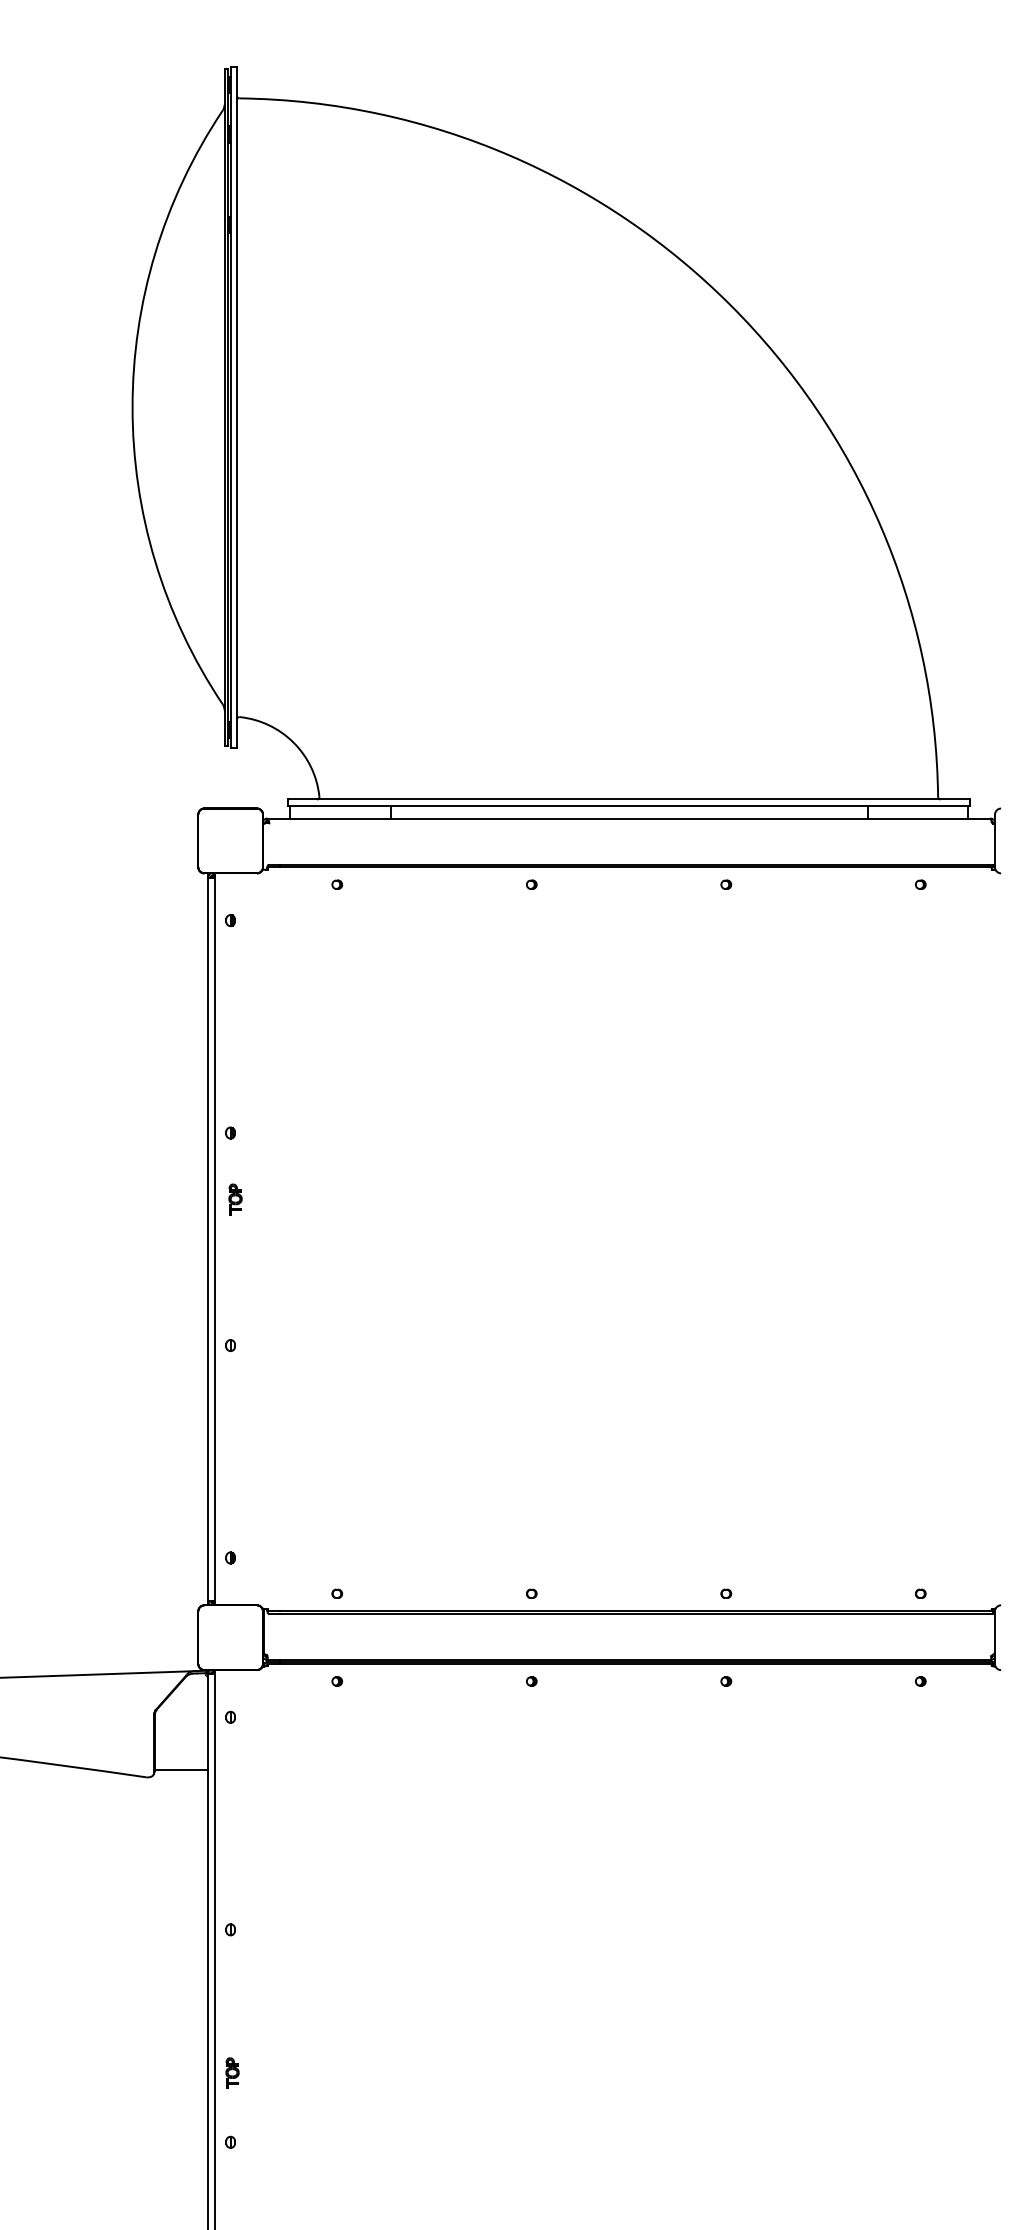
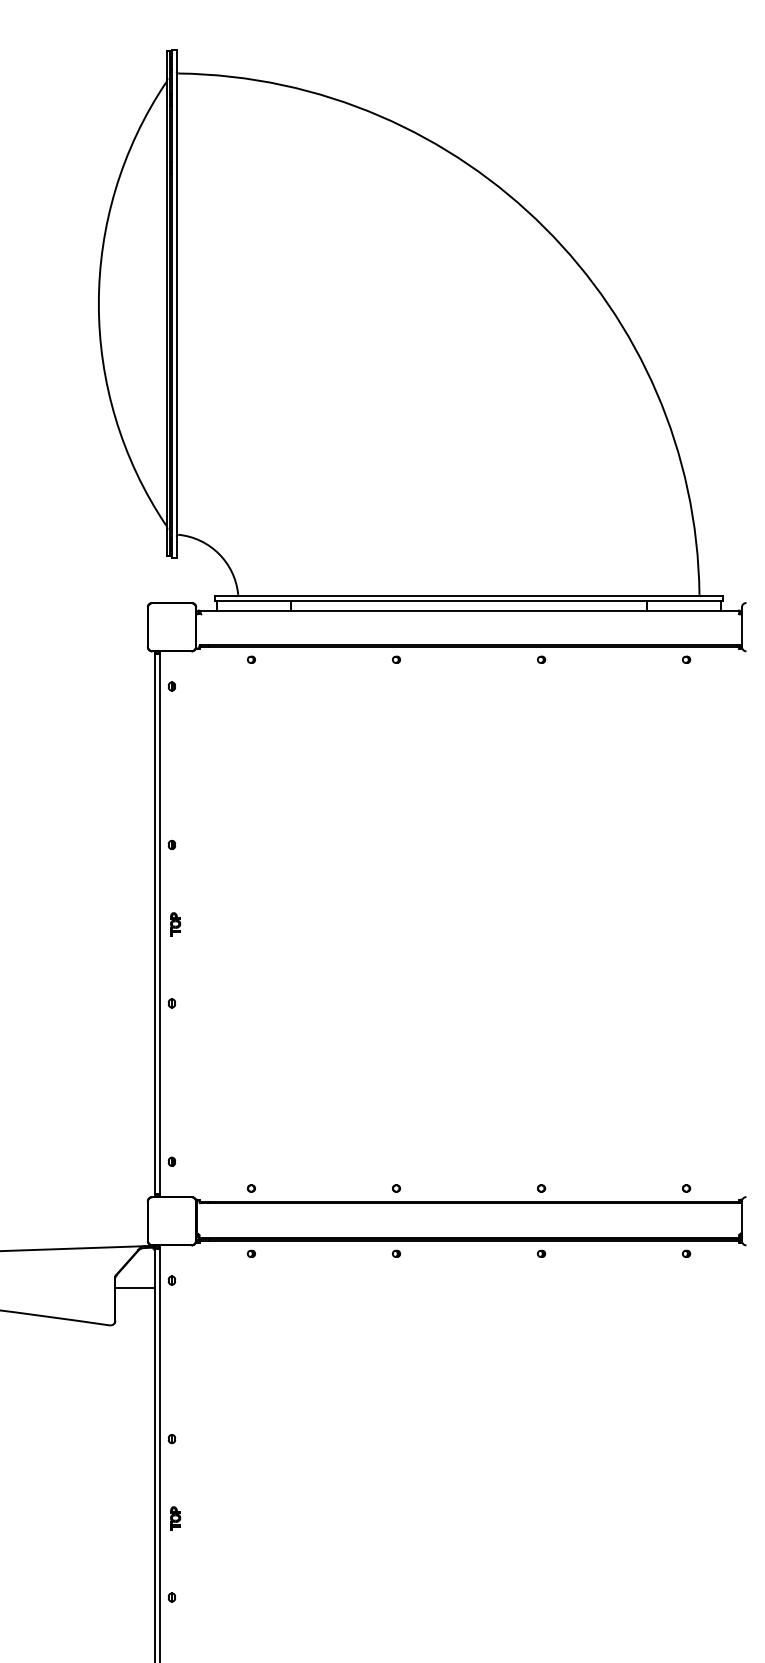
part: (235, 1199) -> (175, 924), moved
line: (181, 1769) -> (135, 1287), moved
part: (232, 2072) -> (175, 1517), moved

